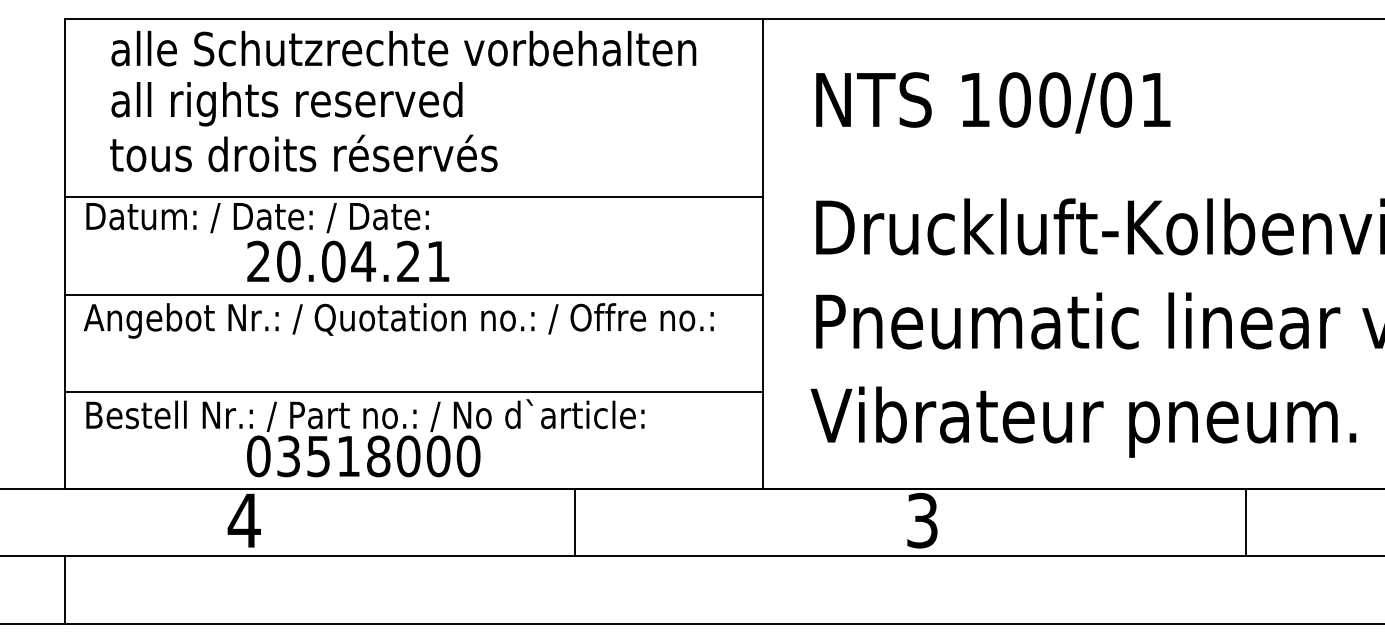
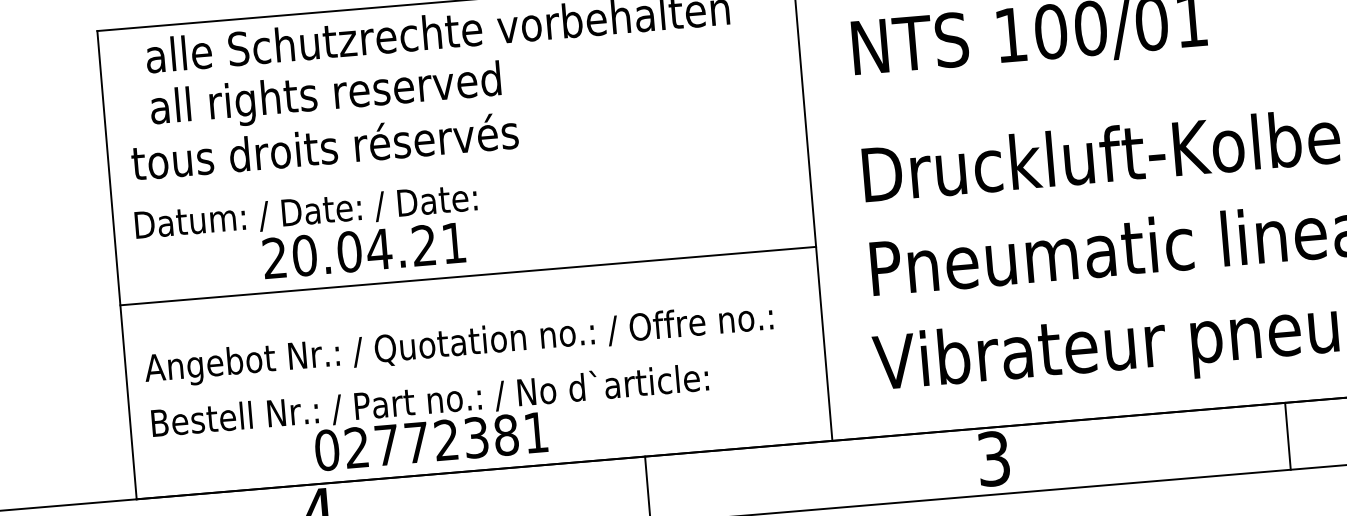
text: (303, 153) -> (324, 146), moved
line: (413, 197) -> (459, 179), removed
text: (348, 261) -> (364, 250), moved
text: (398, 320) -> (458, 345), moved
line: (413, 391) -> (475, 372), removed
text: (378, 456) -> (446, 440), 03518000 -> 02772381
line: (1246, 522) -> (1288, 435), moved

